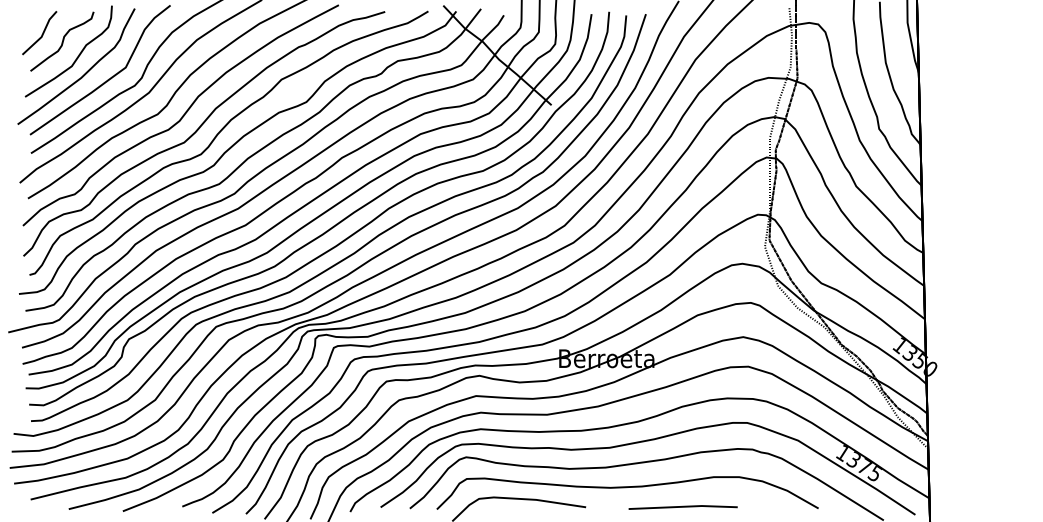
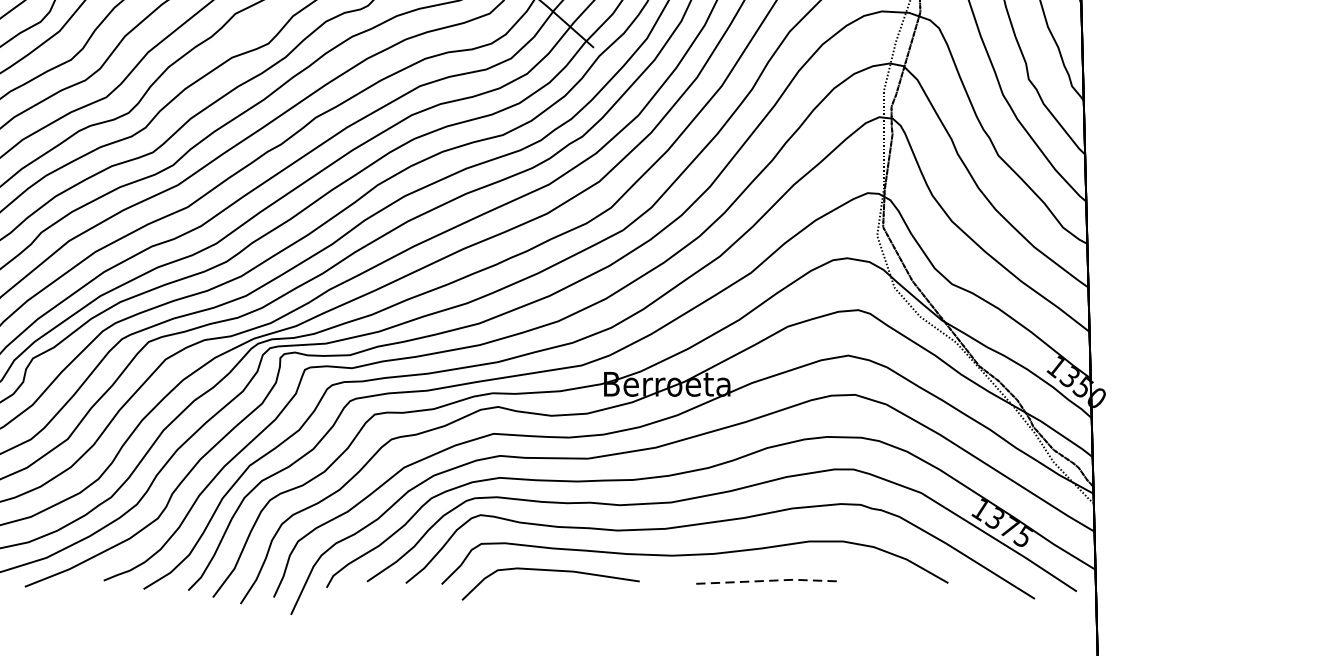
line: (684, 506) -> (770, 580), solid -> dashed

